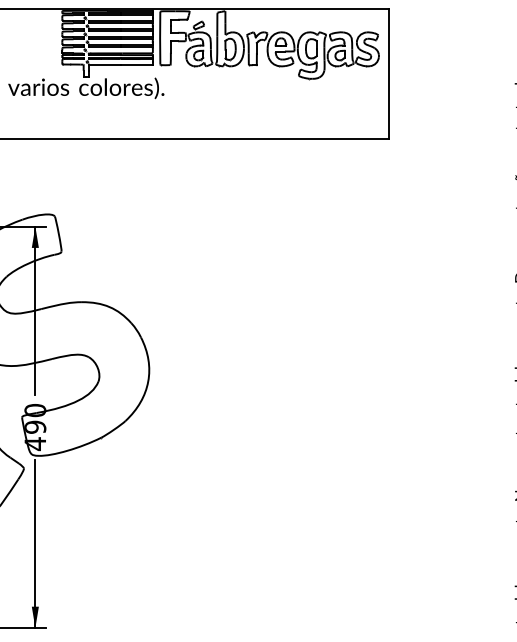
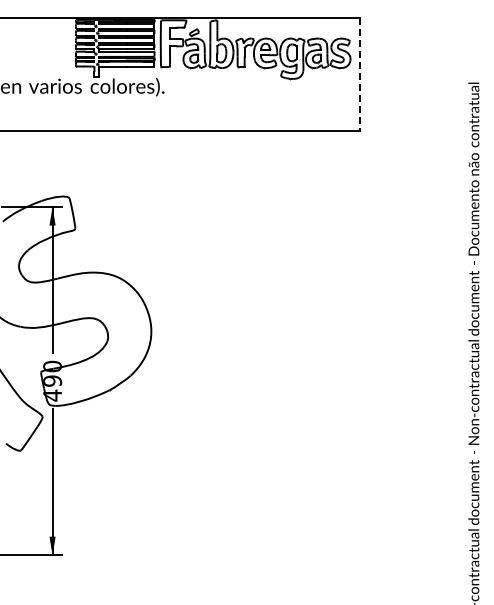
line: (389, 73) -> (359, 74), solid -> dashed

